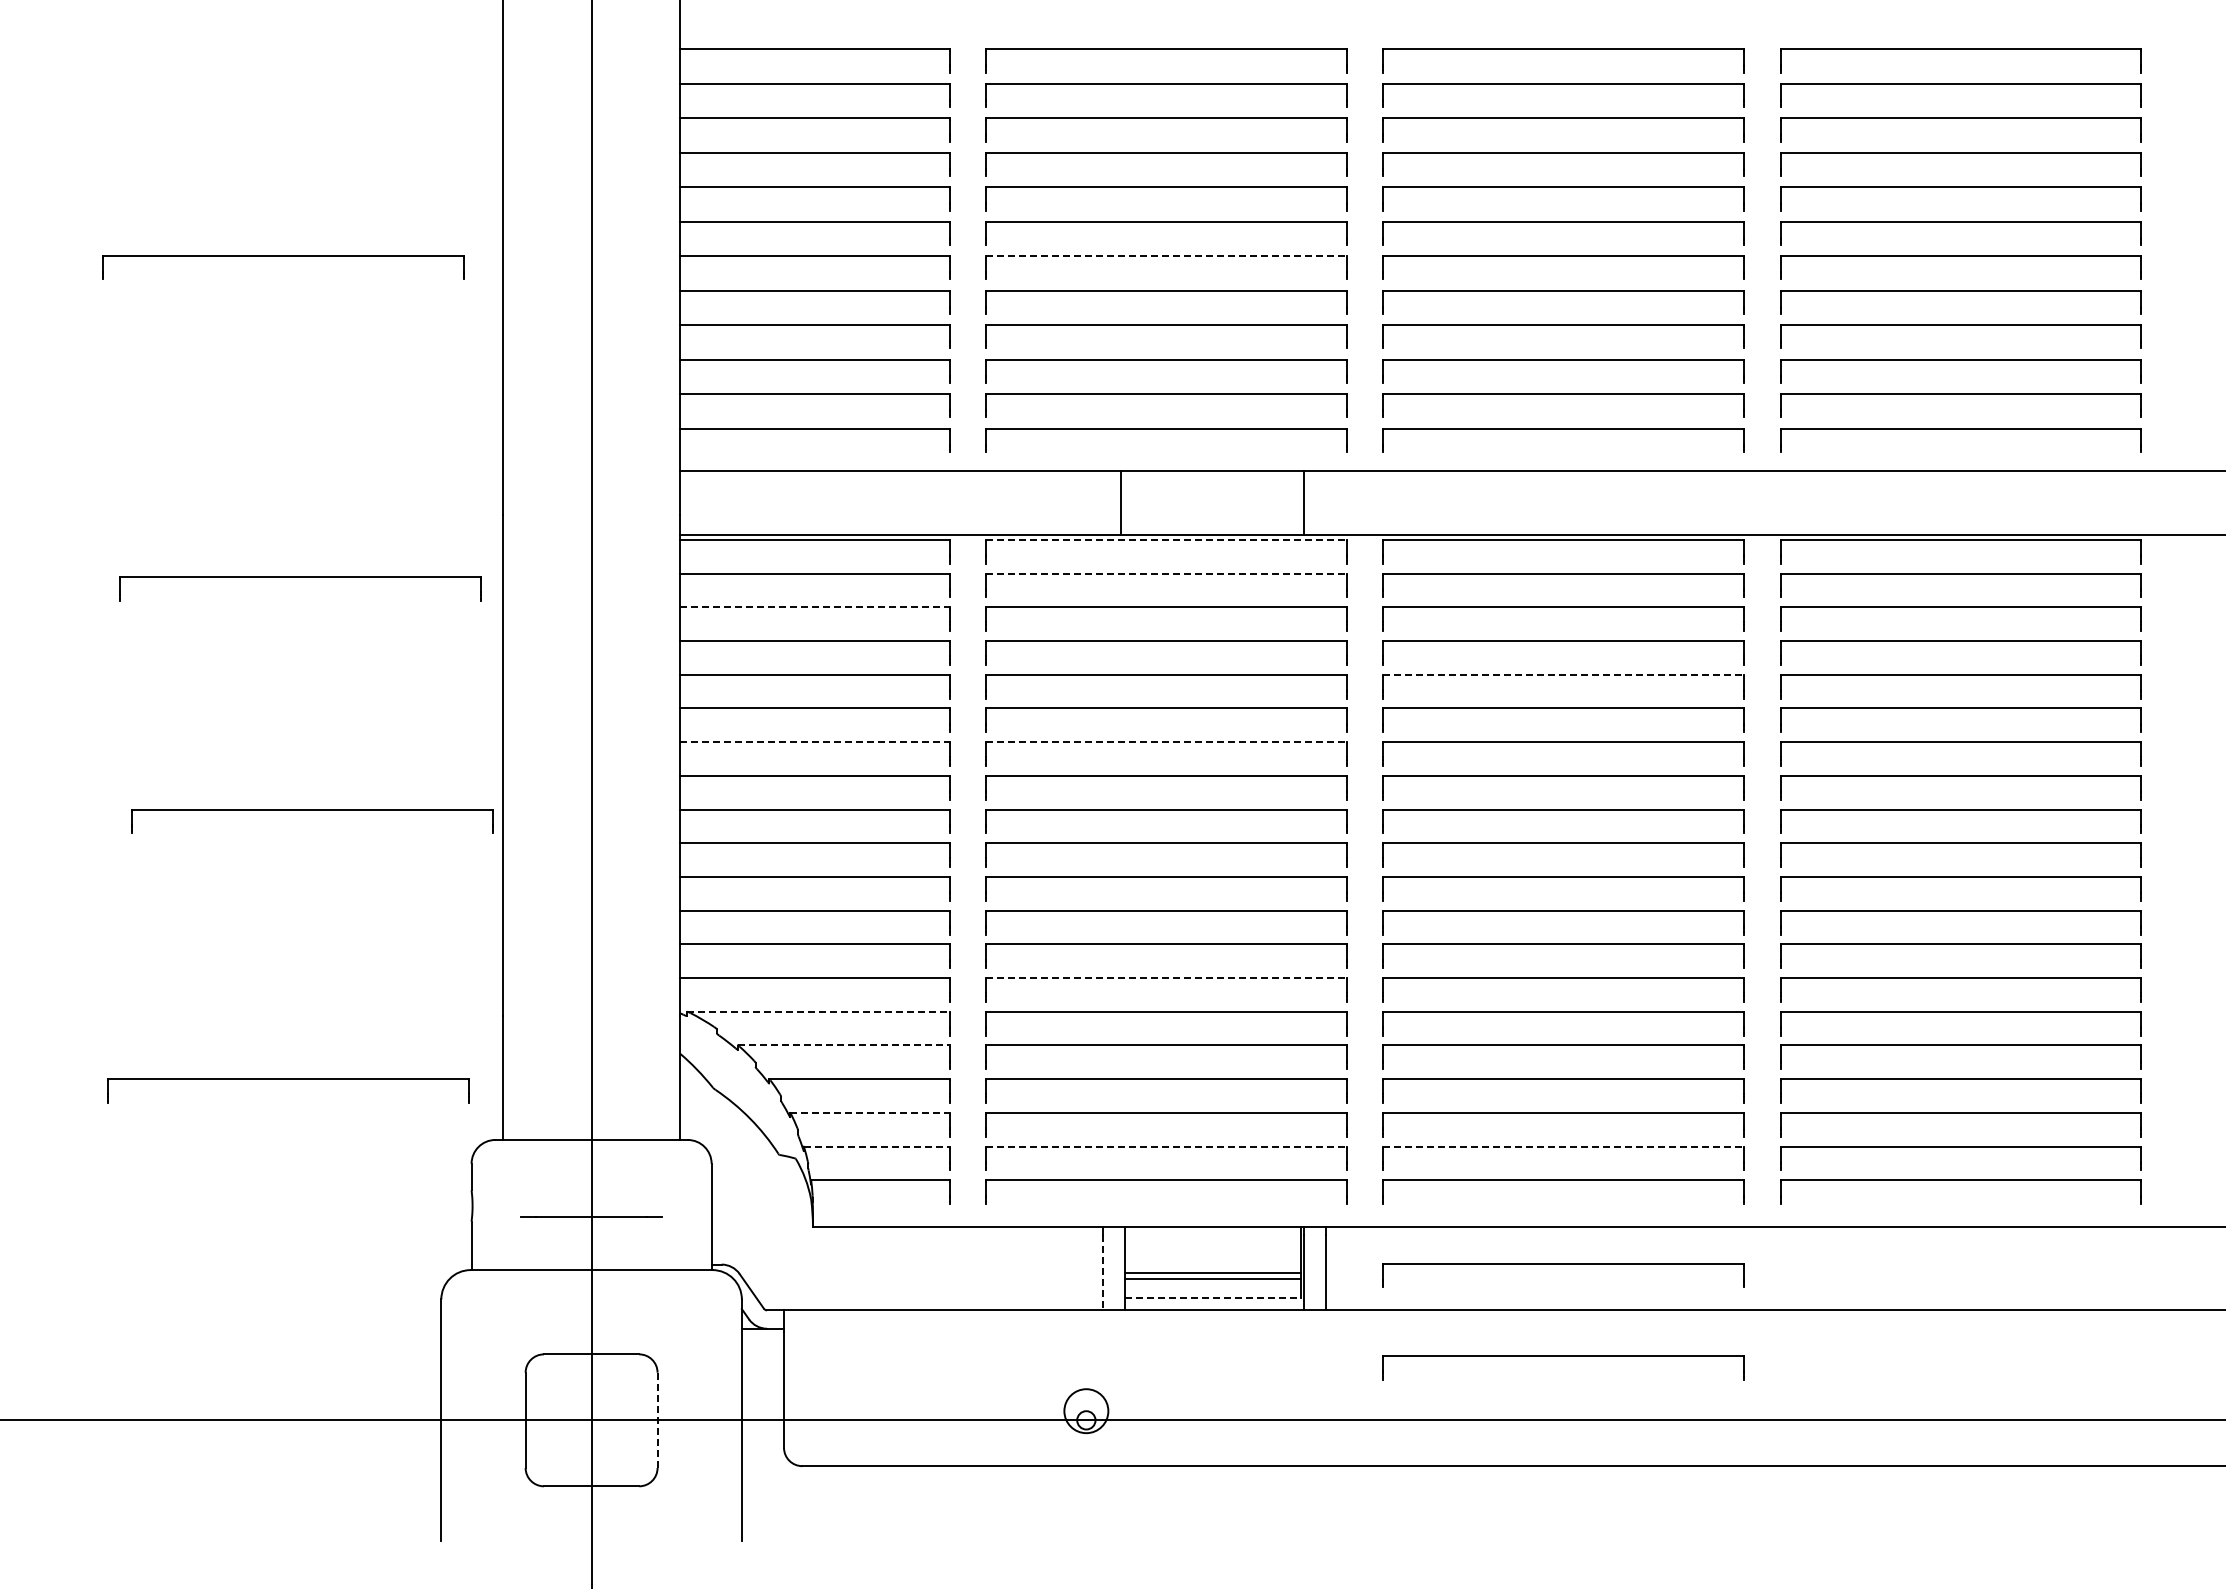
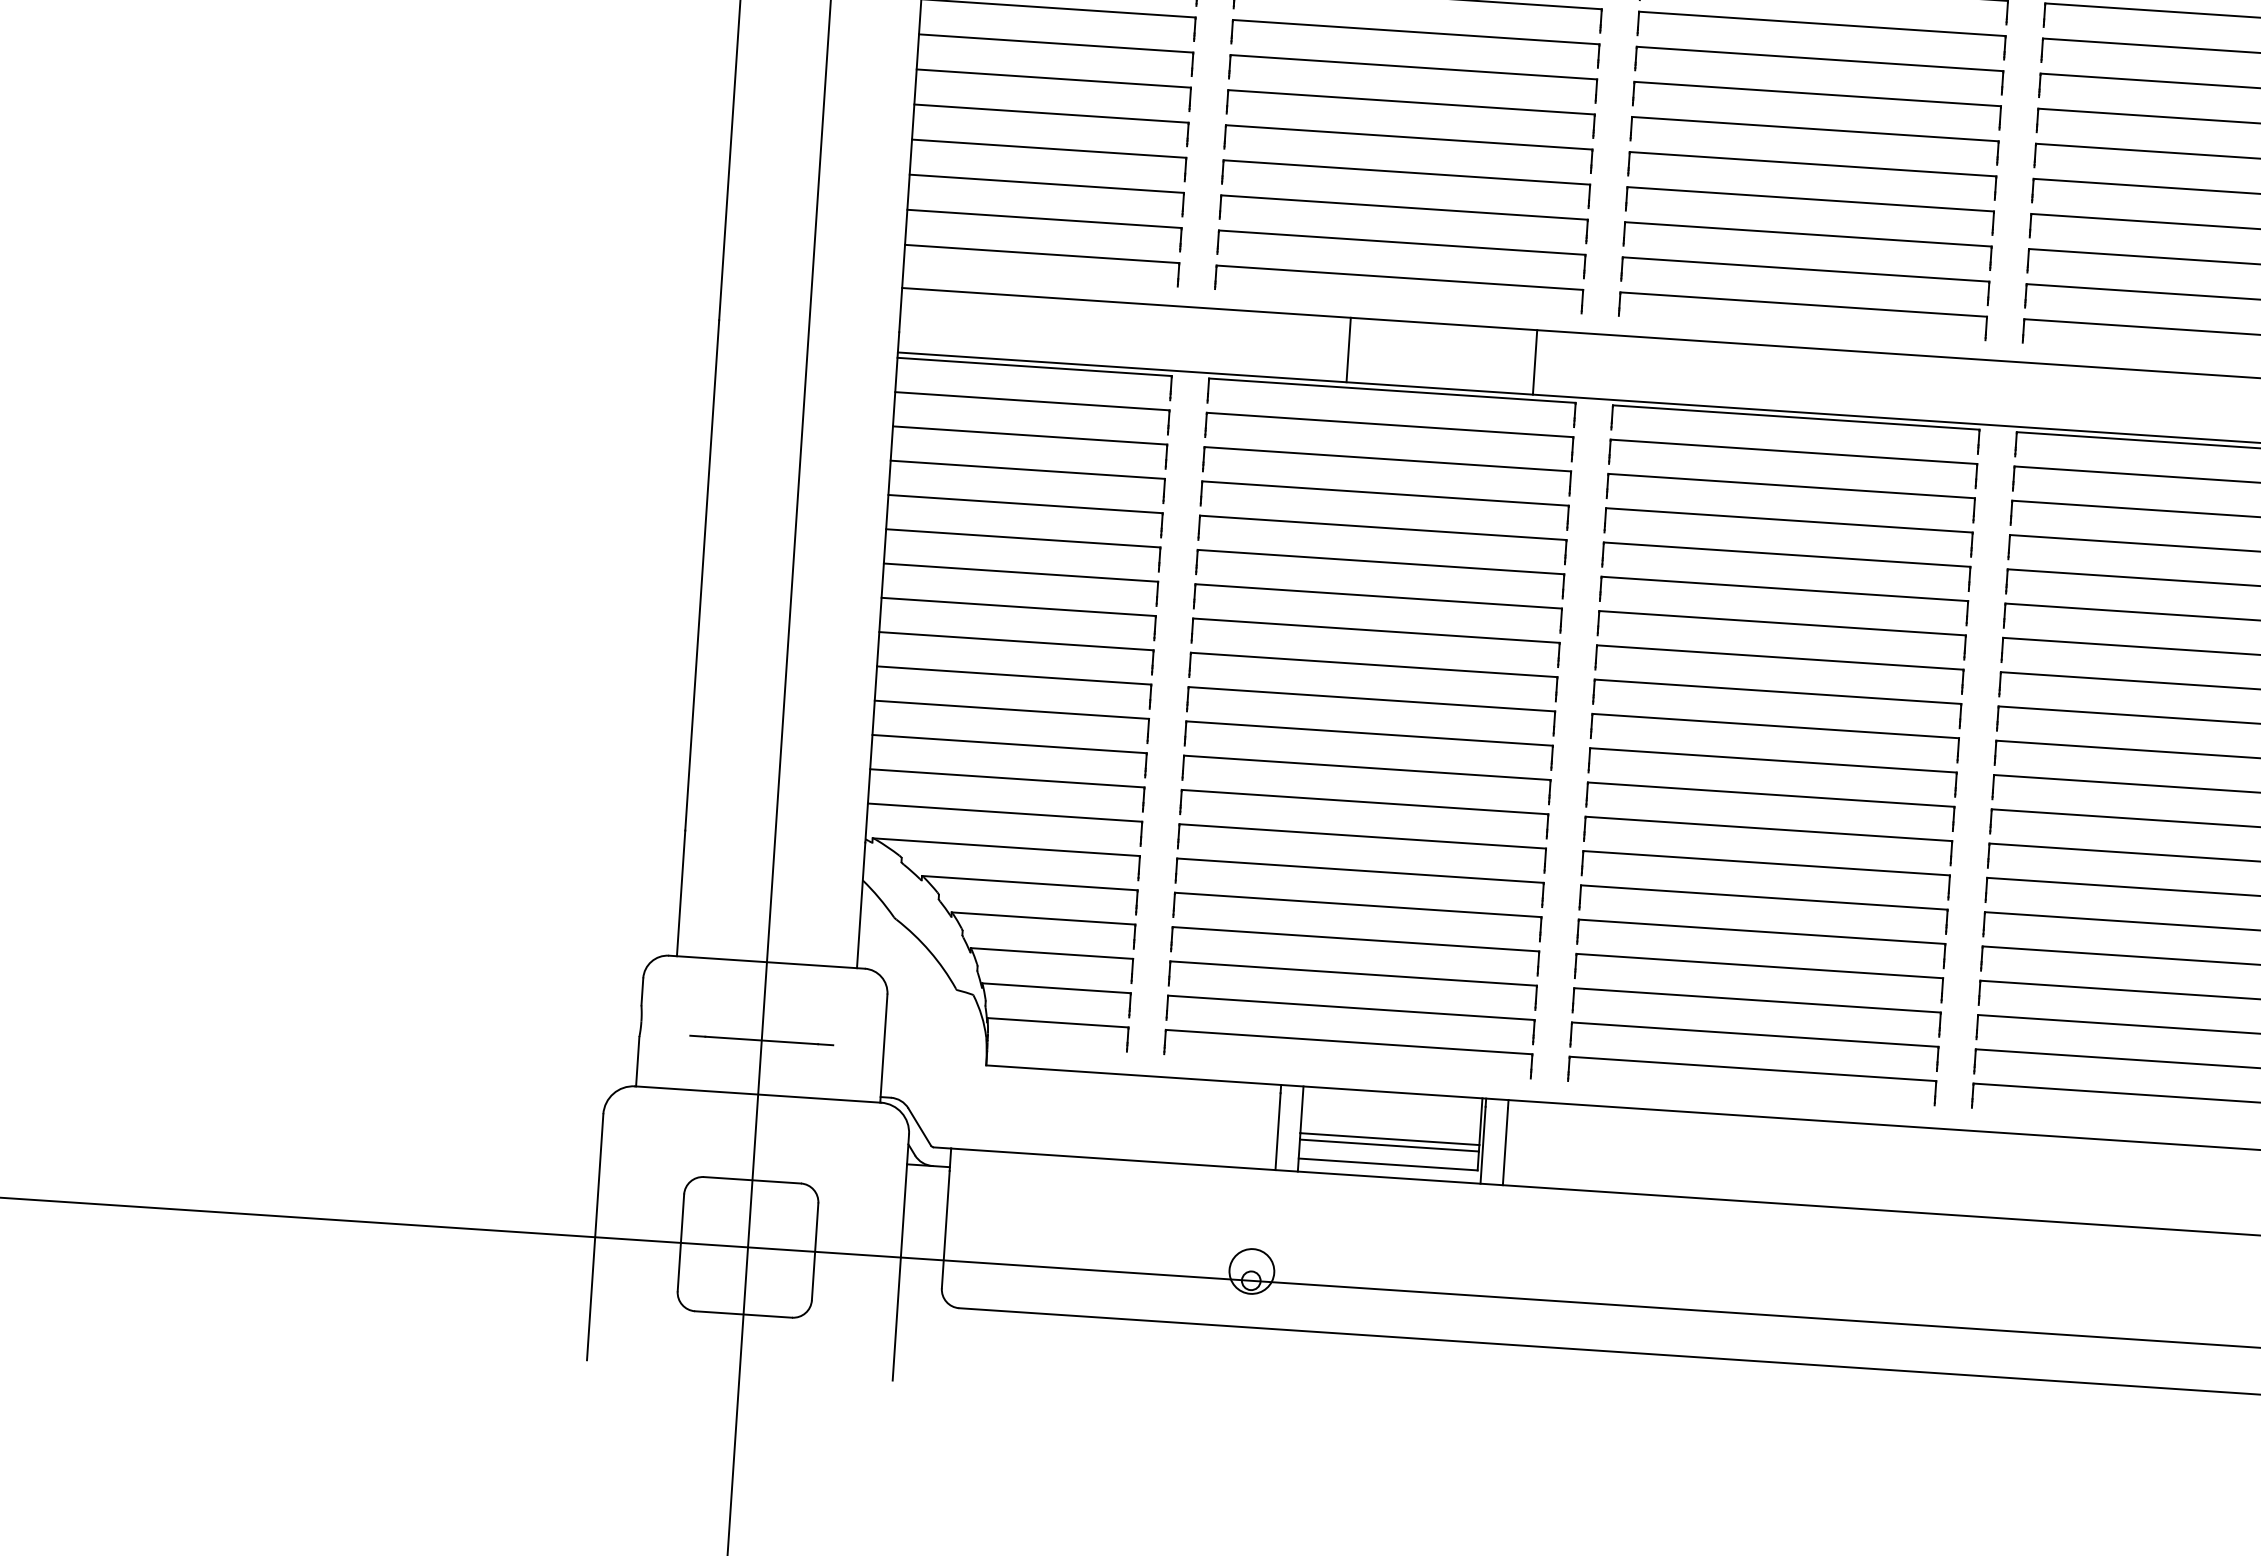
part: (283, 256) -> (513, 42), removed
line: (1167, 256) -> (1412, 102), dashed -> solid
line: (1167, 539) -> (1393, 390), dashed -> solid
line: (1167, 573) -> (1391, 424), dashed -> solid
part: (300, 577) -> (508, 370), removed
line: (814, 607) -> (1029, 435), dashed -> solid
line: (1564, 674) -> (1788, 554), dashed -> solid
line: (814, 742) -> (1020, 572), dashed -> solid
line: (1167, 742) -> (1379, 596), dashed -> solid
part: (312, 810) -> (505, 608), removed
line: (1167, 978) -> (1363, 836), dashed -> solid
line: (818, 1011) -> (1006, 846), dashed -> solid
line: (843, 1045) -> (1029, 883), dashed -> solid
part: (288, 1079) -> (462, 880), removed
line: (870, 1112) -> (1052, 953), dashed -> solid
line: (877, 1146) -> (1057, 988), dashed -> solid
line: (1167, 1146) -> (1352, 1007), dashed -> solid
line: (1564, 1146) -> (1756, 1034), dashed -> solid
part: (1563, 1264) -> (1747, 1154), removed
line: (1102, 1272) -> (1277, 1131), dashed -> solid
line: (1212, 1297) -> (1387, 1164), dashed -> solid
part: (1563, 1356) -> (1740, 1248), removed
line: (657, 1420) -> (815, 1251), dashed -> solid

